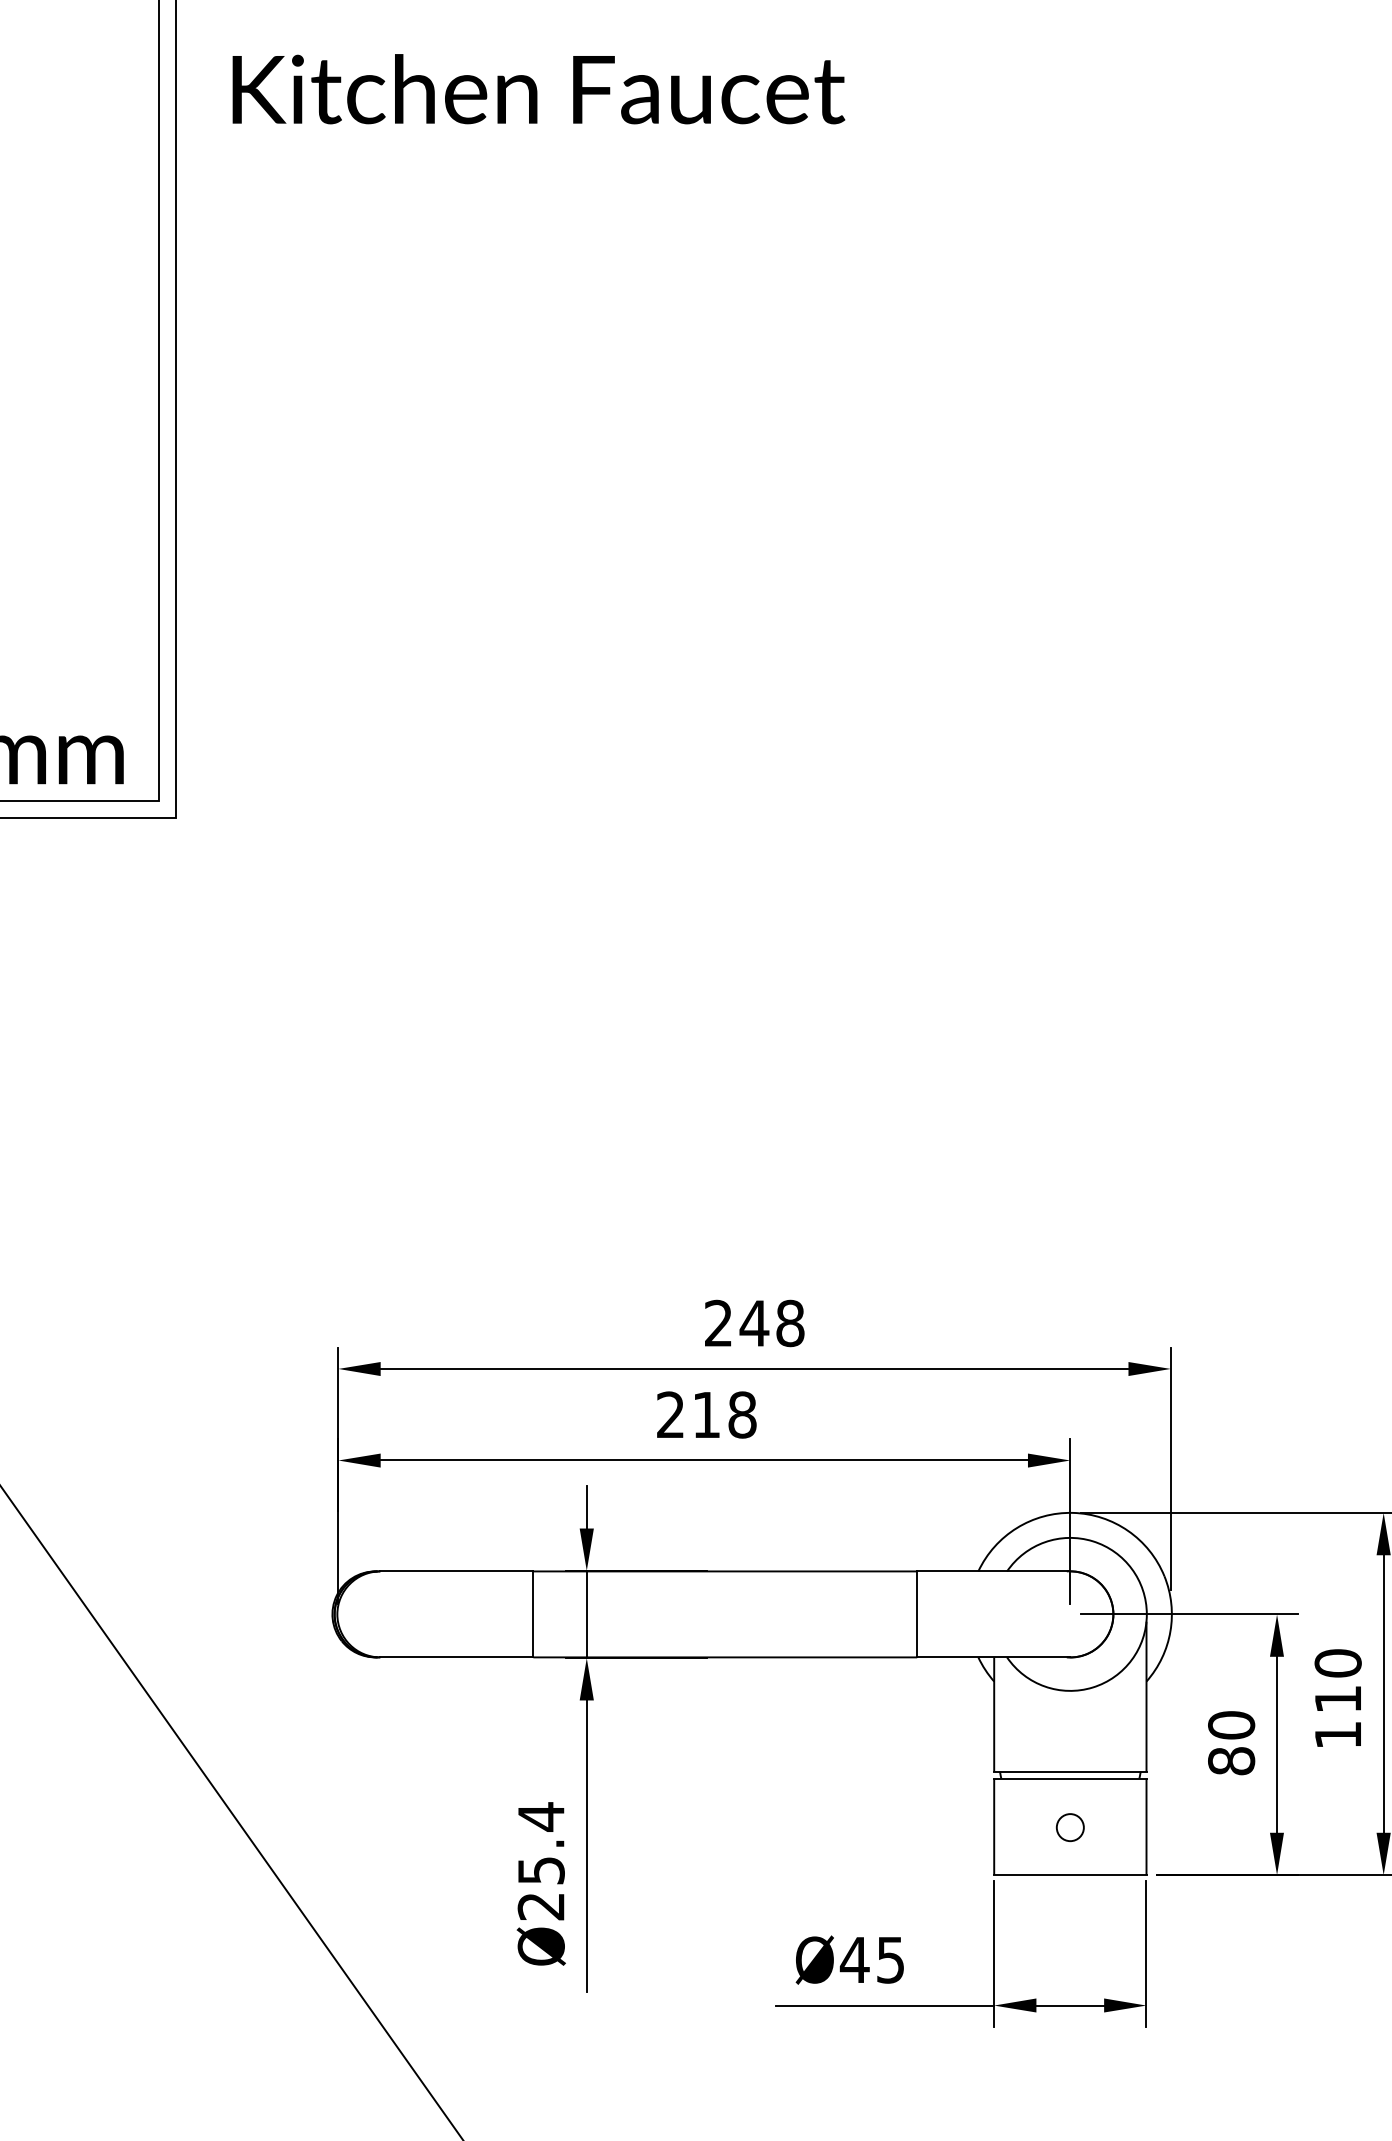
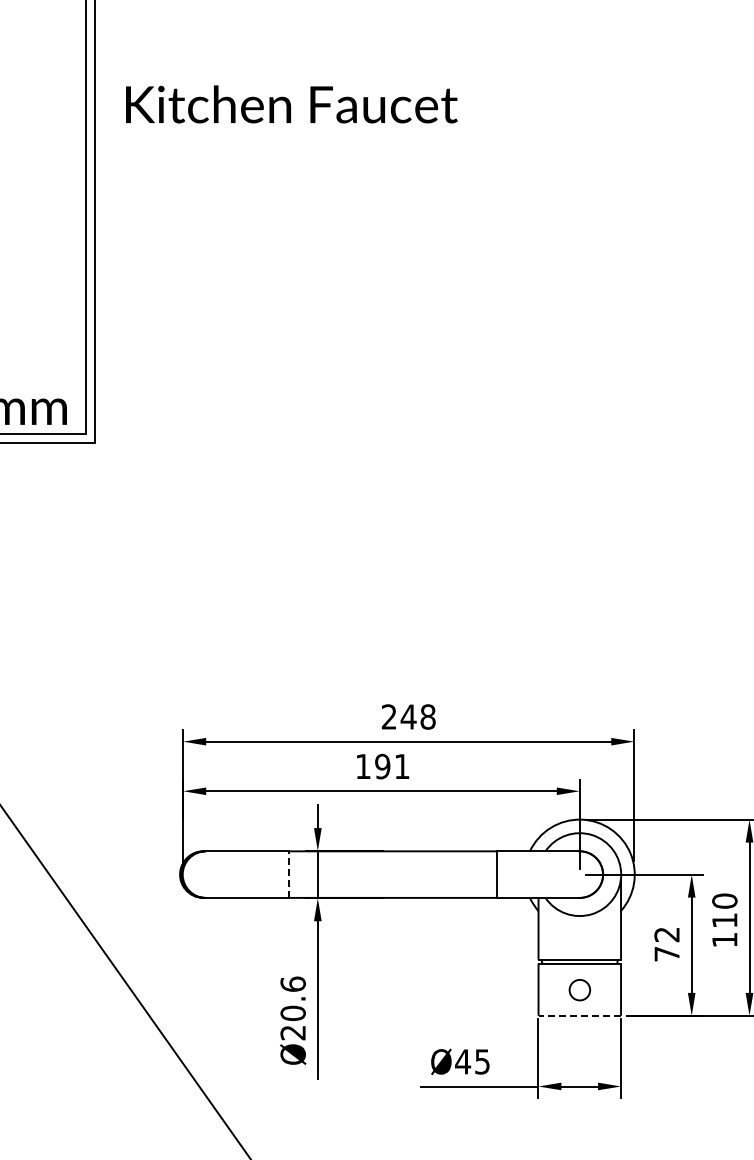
text: (538, 89) -> (291, 104), moved
text: (706, 1414) -> (382, 766), 218 -> 191
line: (532, 1614) -> (288, 874), solid -> dashed
text: (1230, 1743) -> (666, 944), 80 -> 72
circle: (1069, 1826) -> (579, 989), size x1.4
text: (540, 1843) -> (292, 998), Ø25.4 -> Ø20.6
line: (1069, 1874) -> (579, 1015), solid -> dashed

